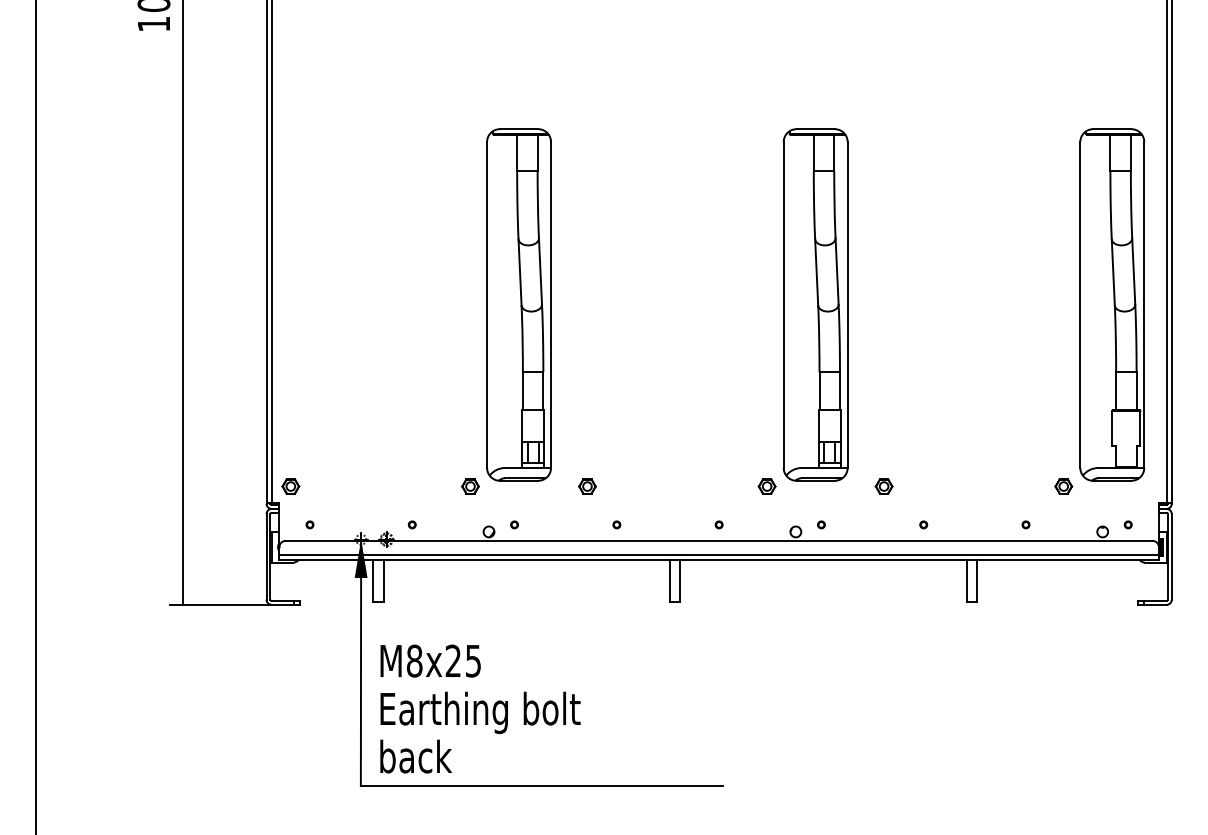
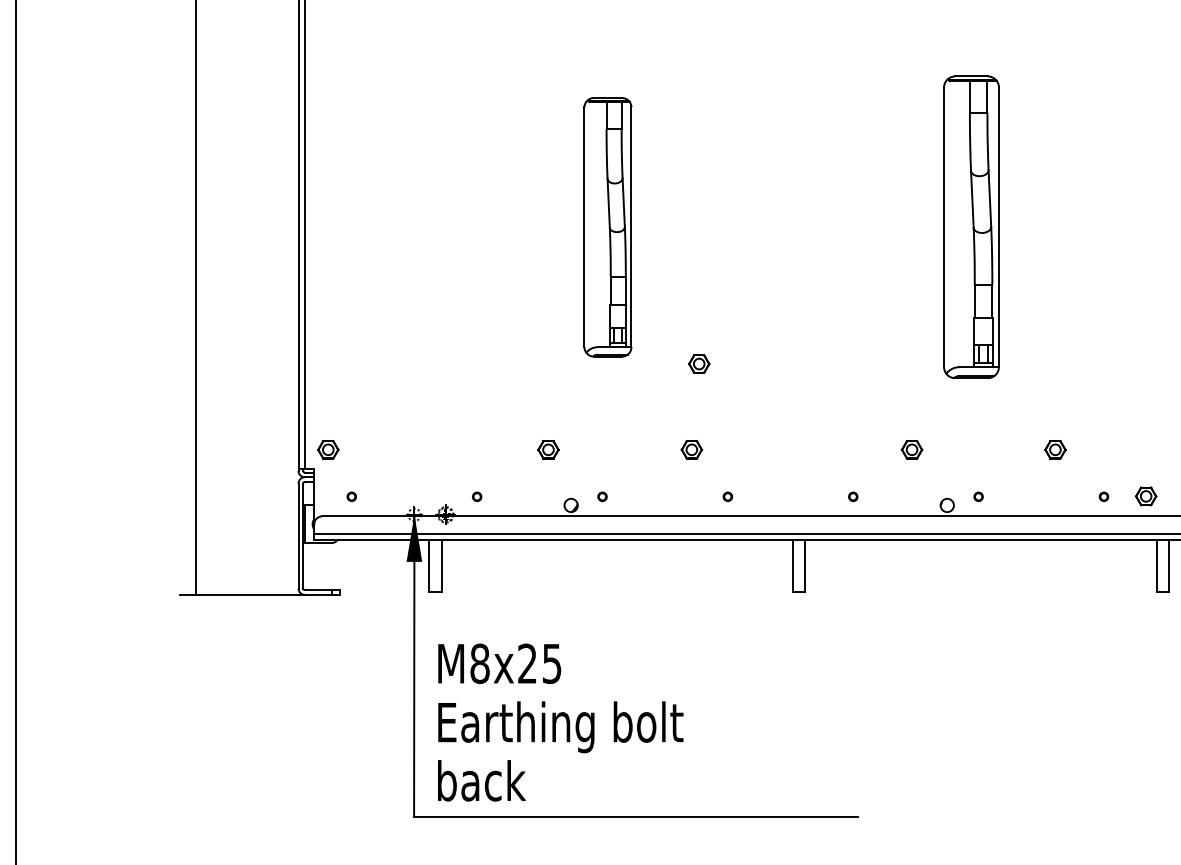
part: (518, 304) -> (607, 226), size x0.6
part: (815, 304) -> (971, 226), size x0.7
part: (593, 416) -> (699, 363), added
part: (957, 524) -> (1145, 496), added

